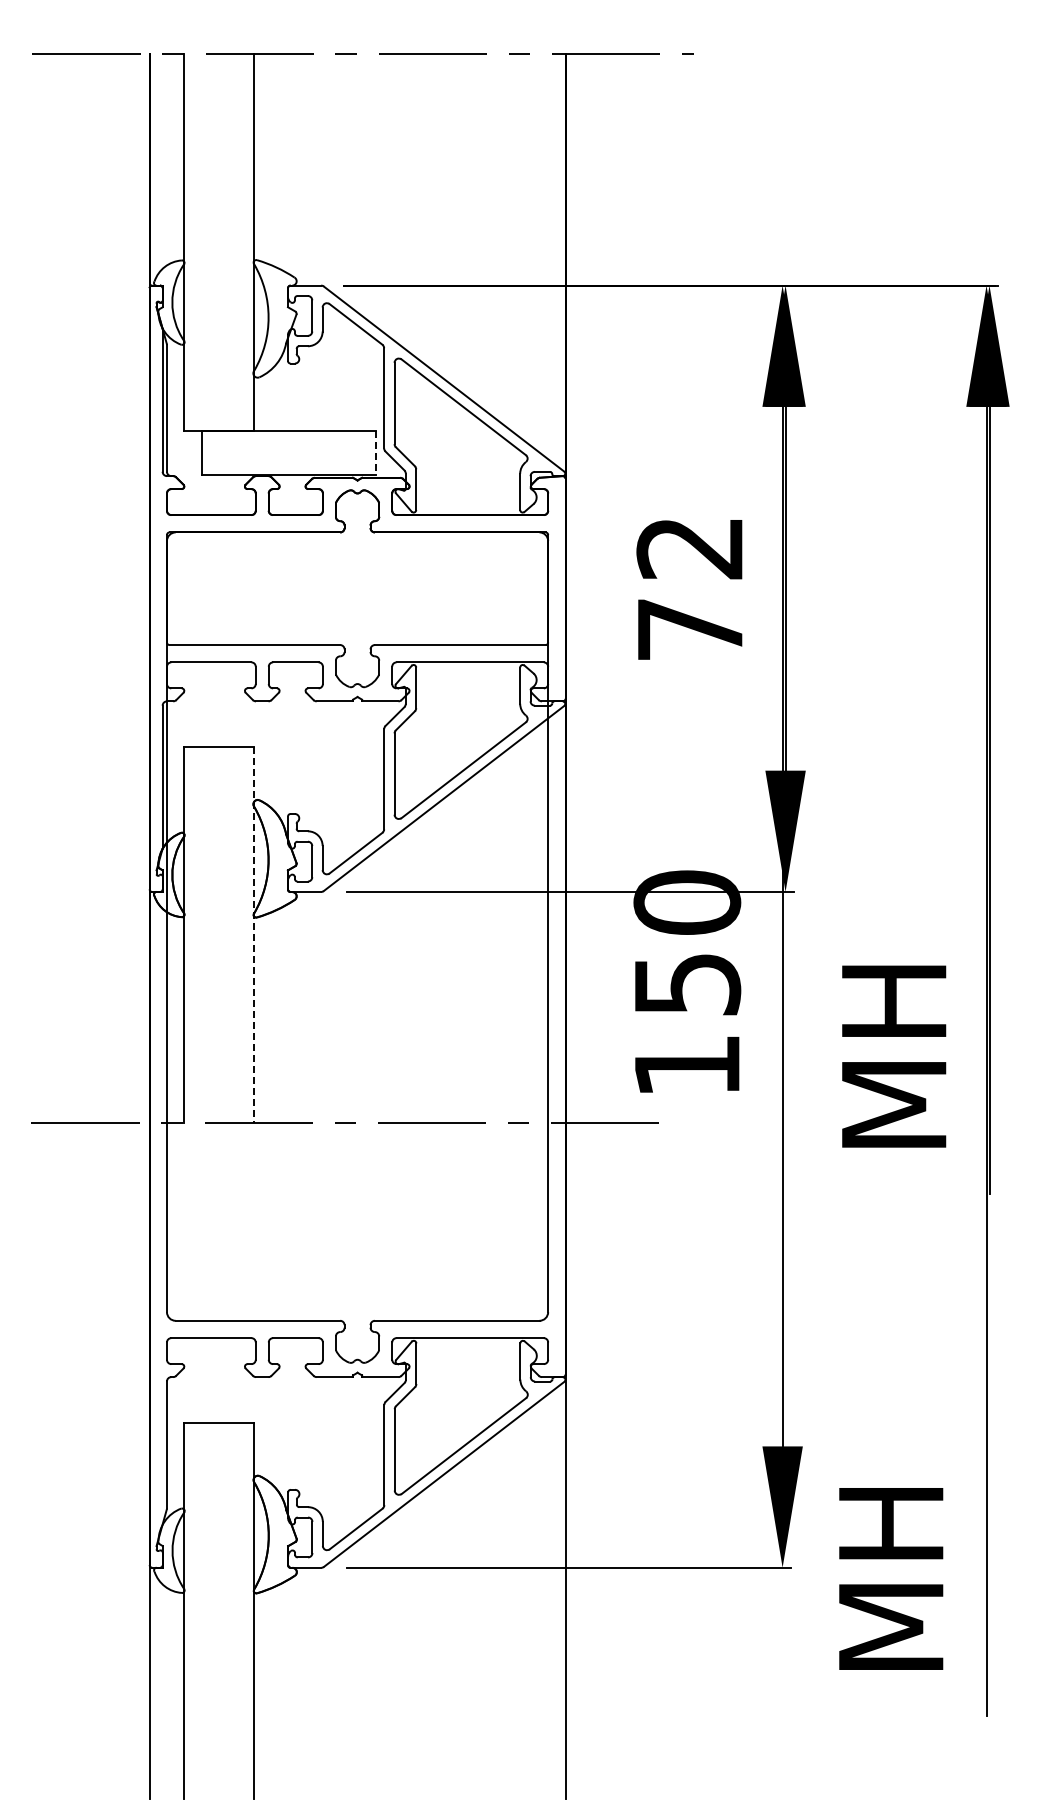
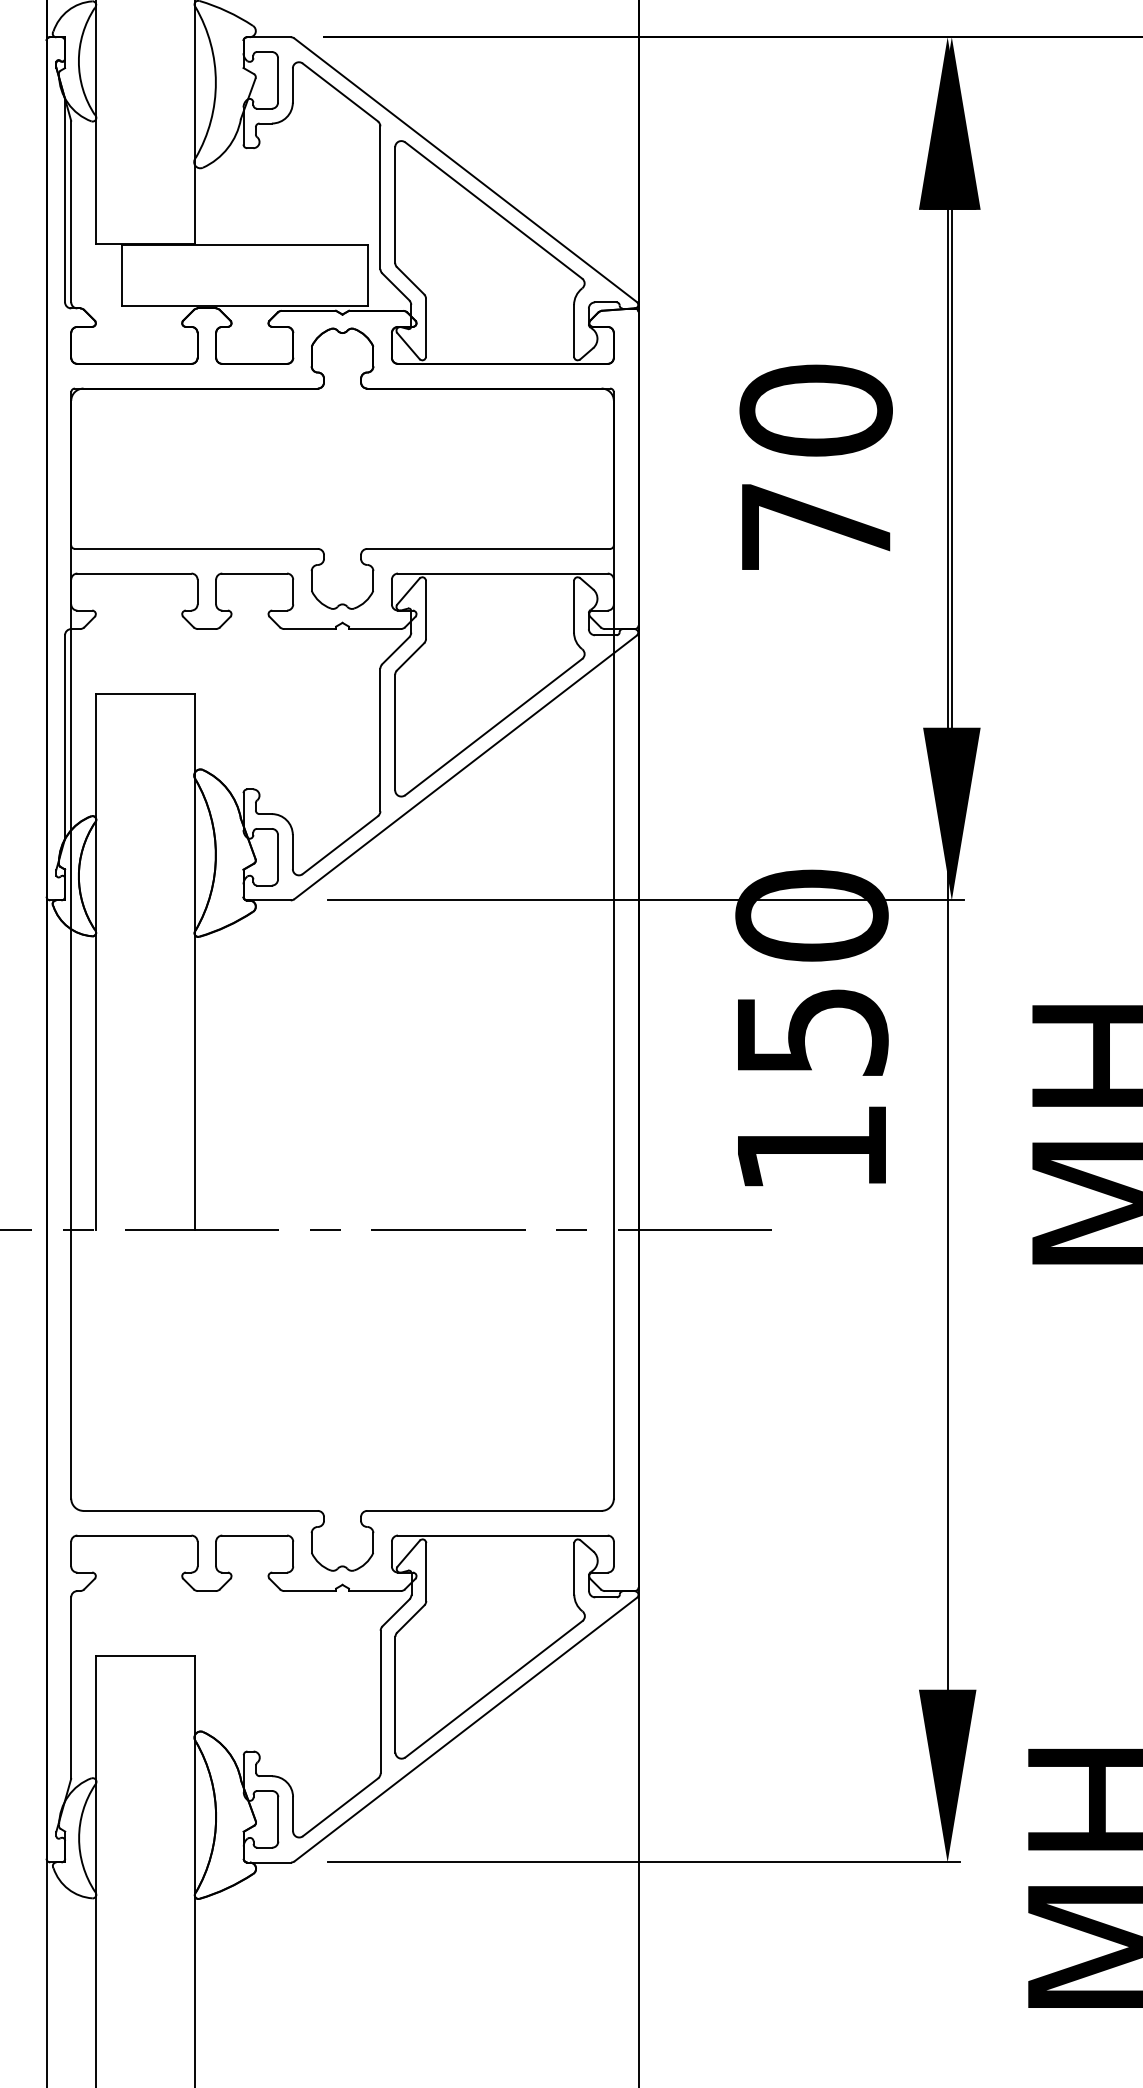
line: (375, 452) -> (368, 274), dashed -> solid
text: (690, 547) -> (816, 410), 72 -> 70
line: (253, 935) -> (194, 962), dashed -> solid

